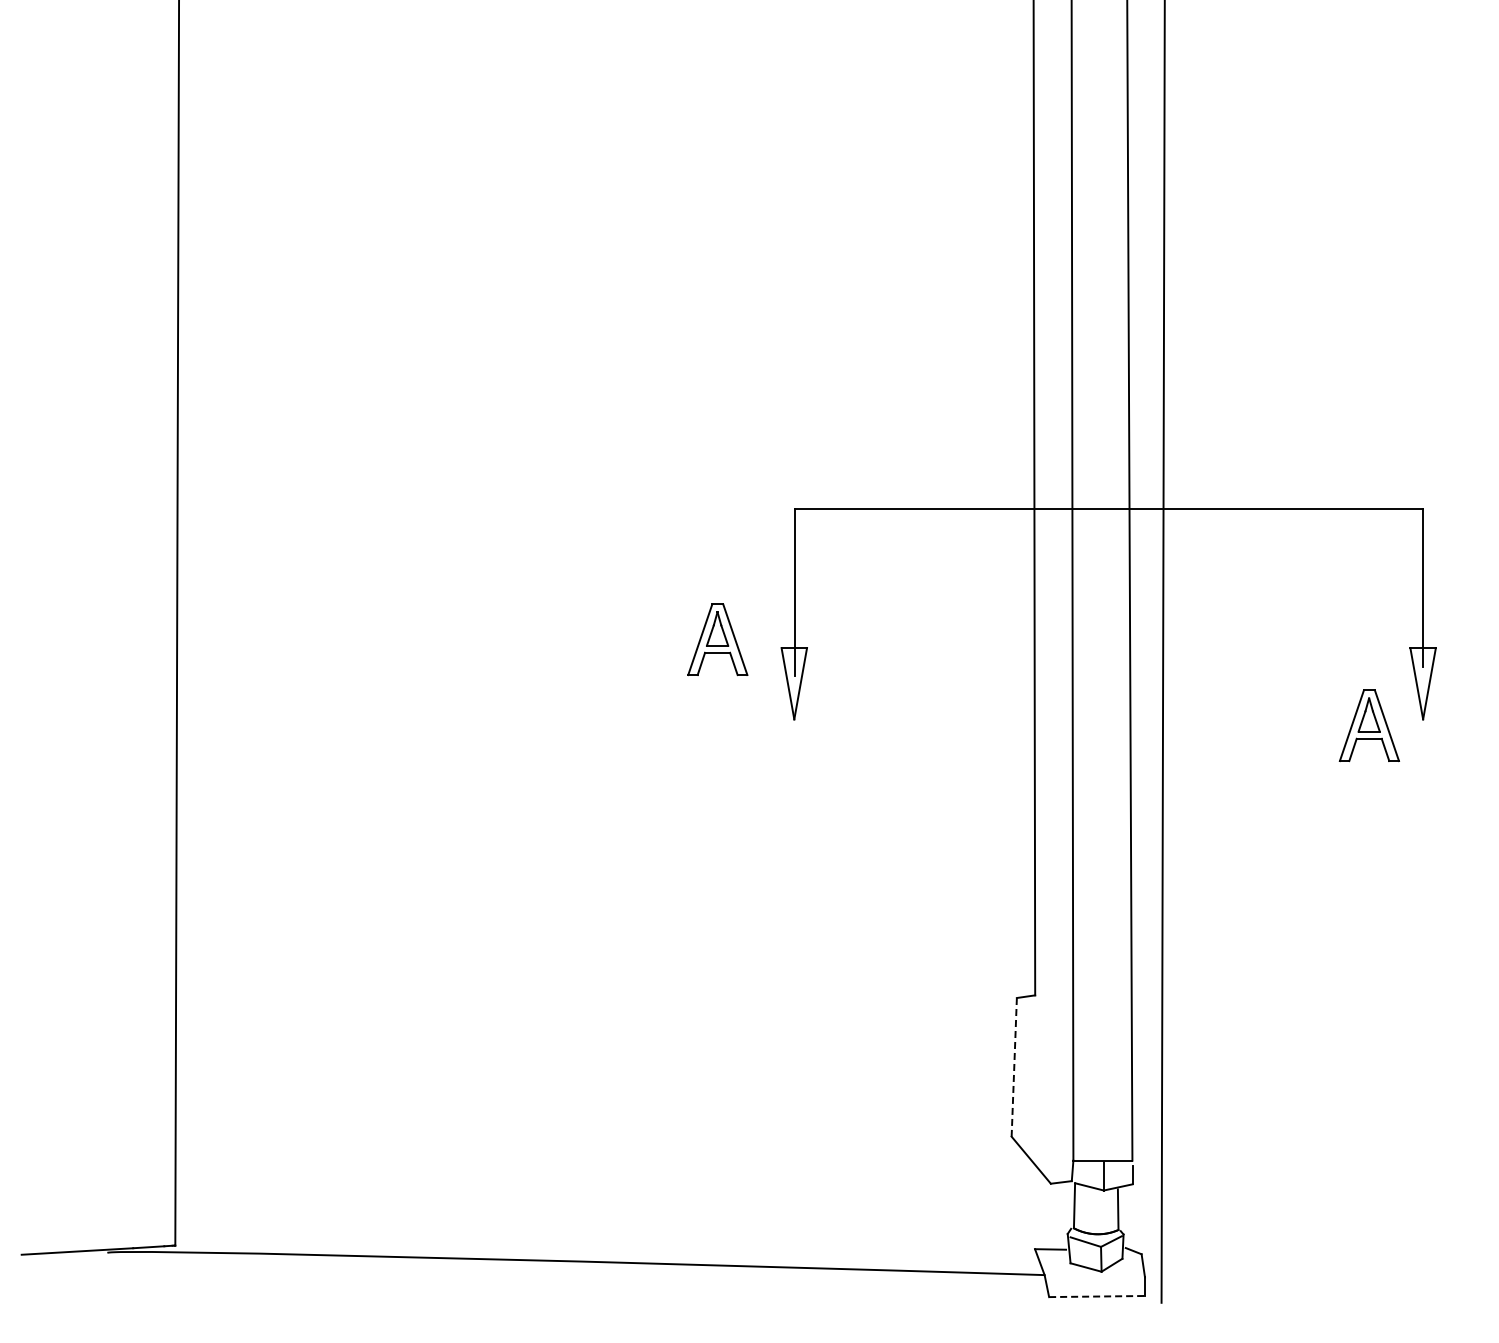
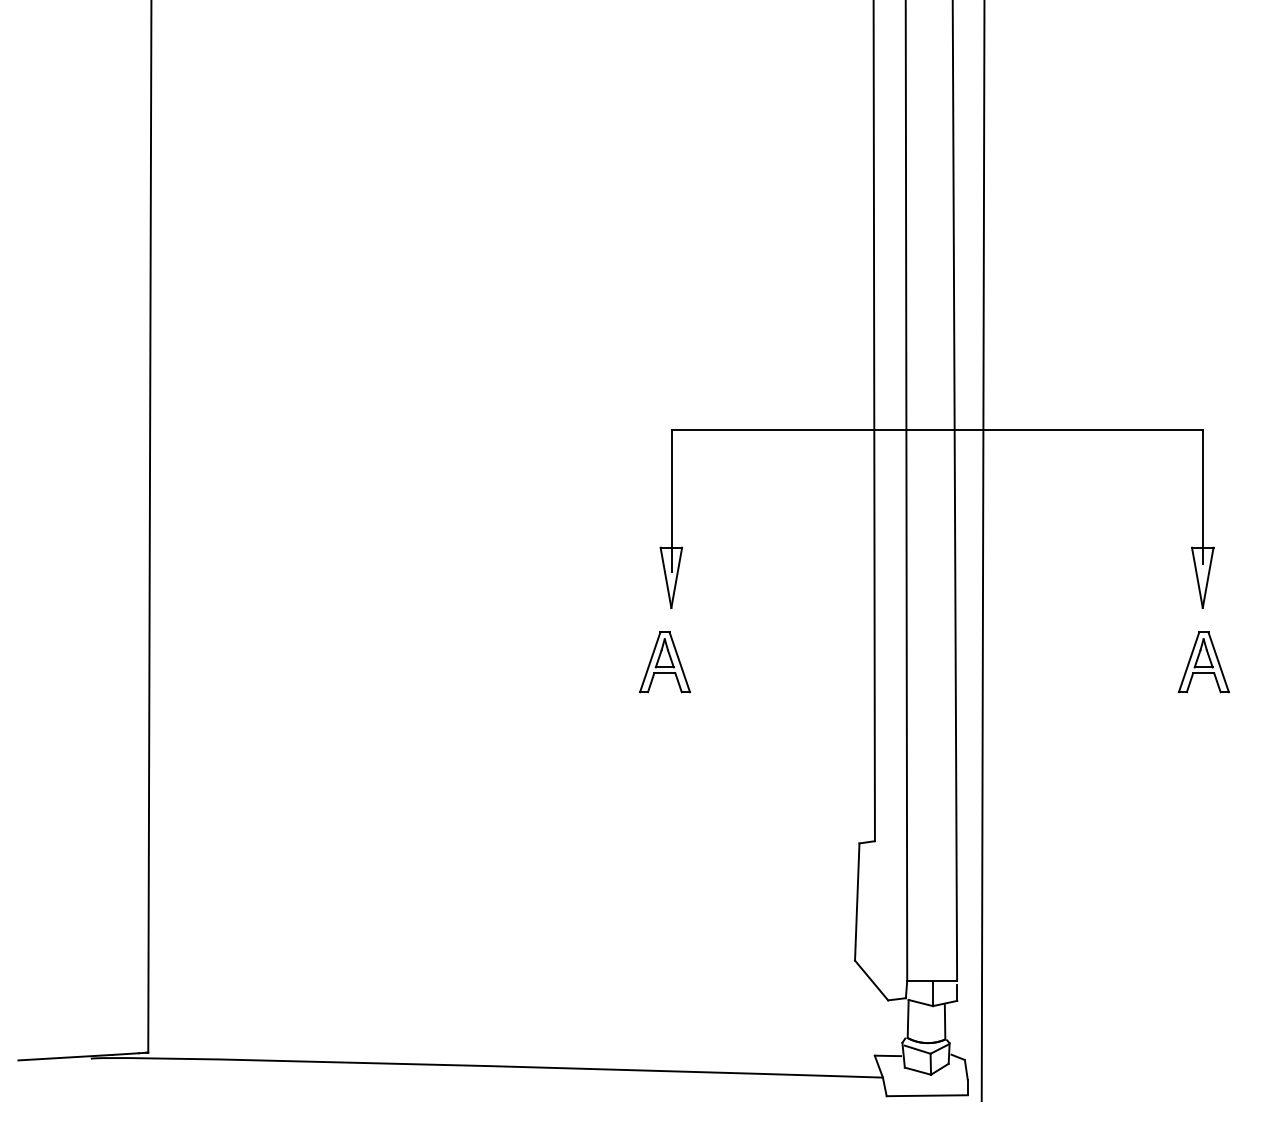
part: (717, 639) -> (664, 662), moved
part: (1368, 725) -> (1203, 662), moved
line: (1014, 1067) -> (857, 902), dashed -> solid
line: (1097, 1296) -> (927, 1095), dashed -> solid

